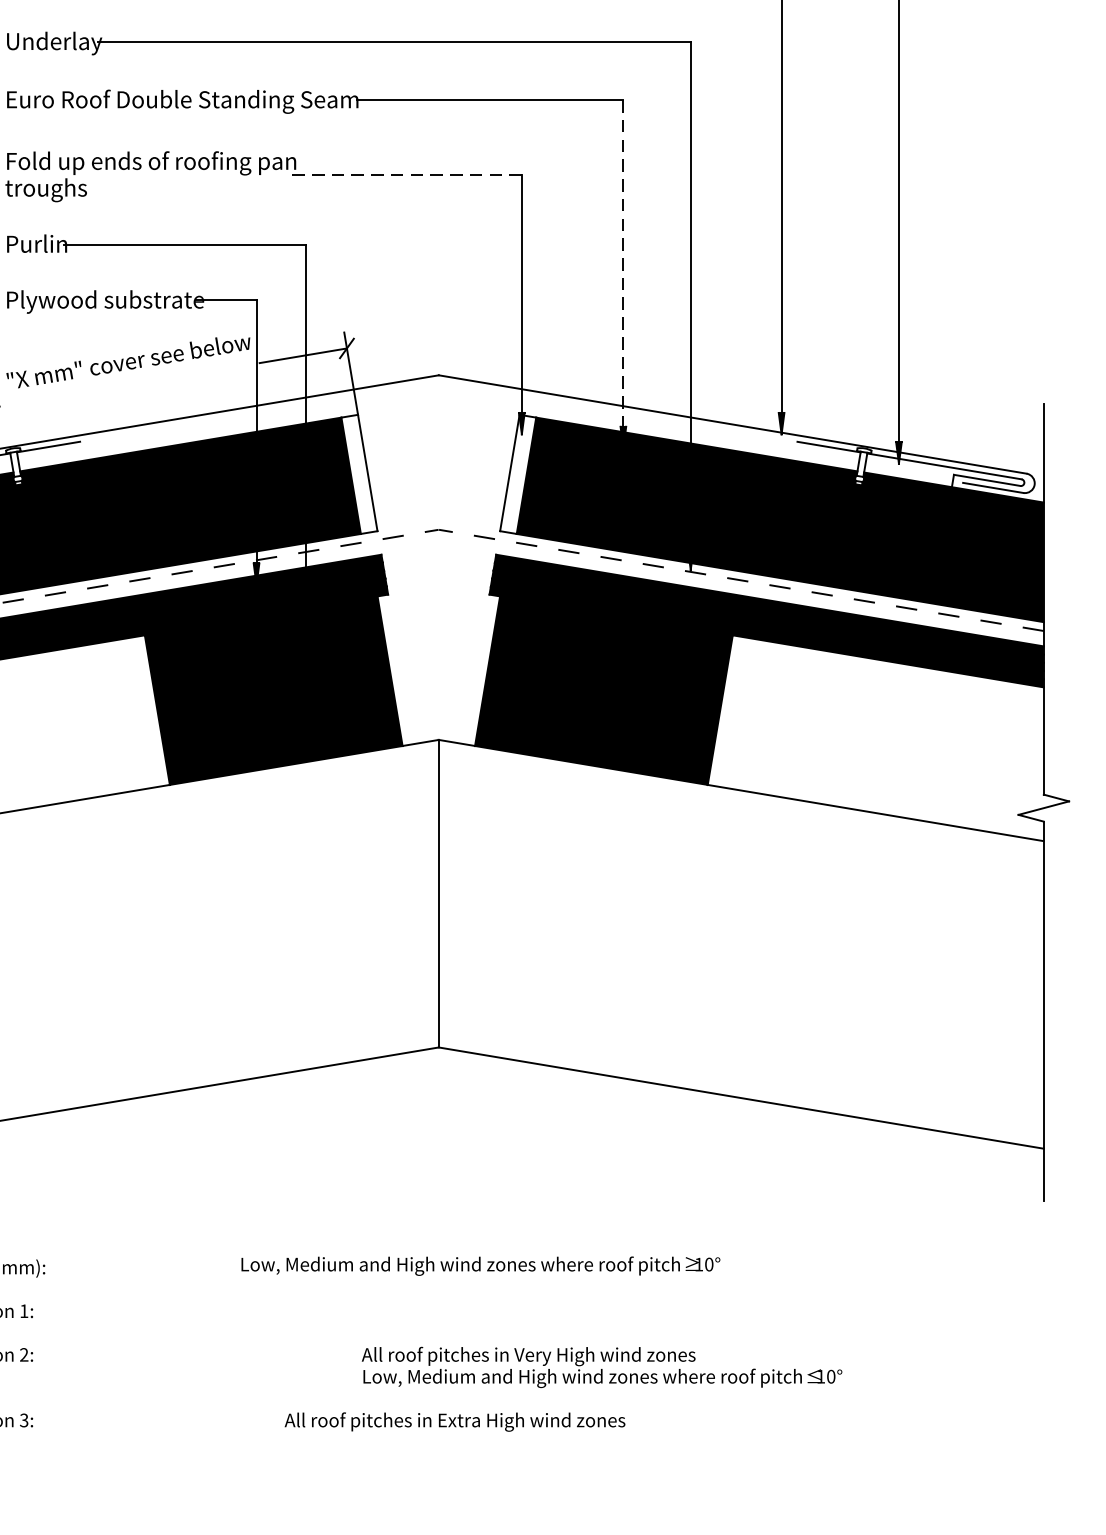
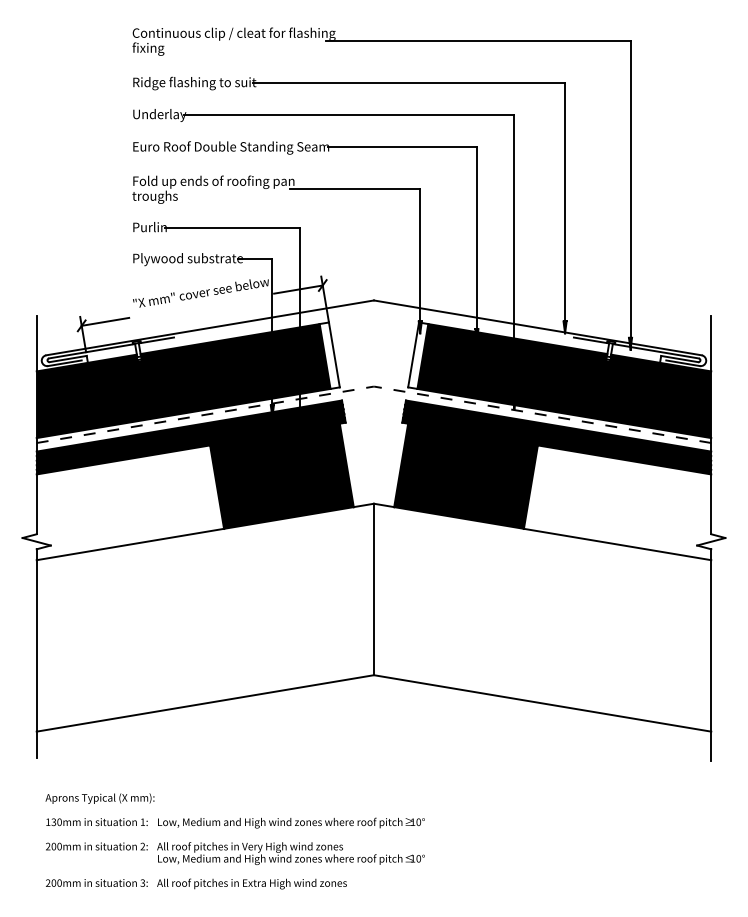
line: (405, 174) -> (355, 188), dashed -> solid
line: (622, 274) -> (476, 244), dashed -> solid
text: (480, 1265) -> (291, 822), moved
text: (601, 1367) -> (290, 853), moved
text: (454, 1421) -> (251, 883), moved

